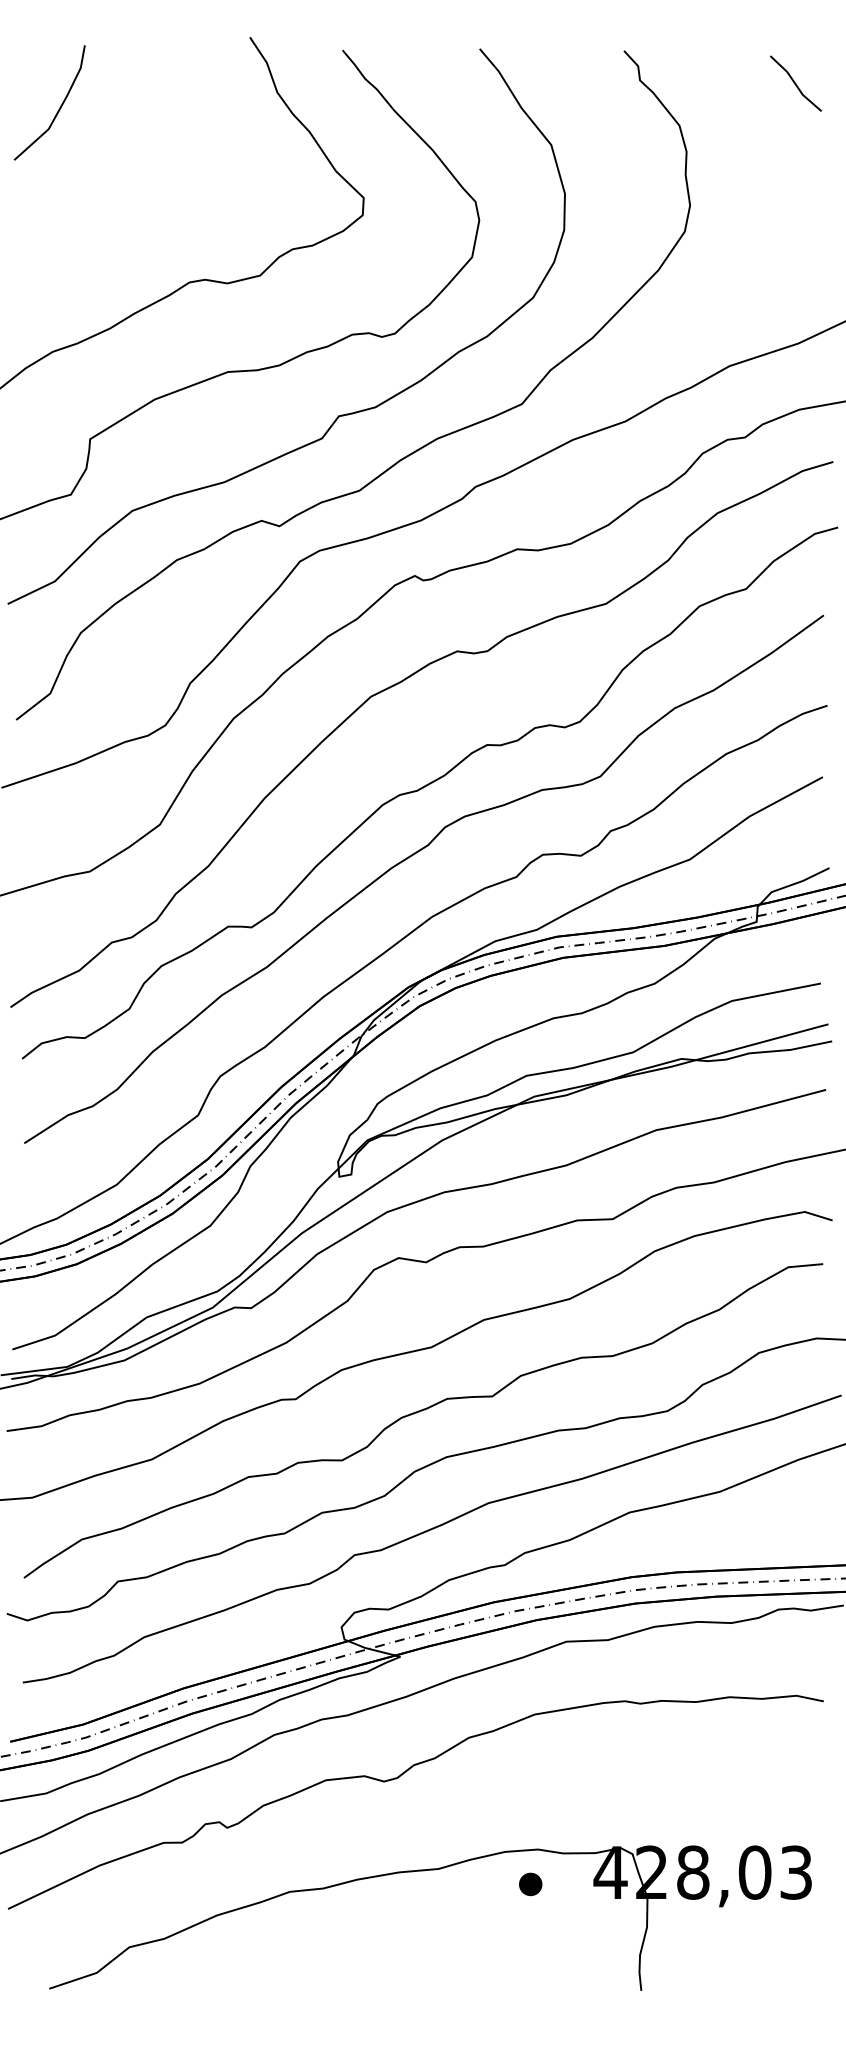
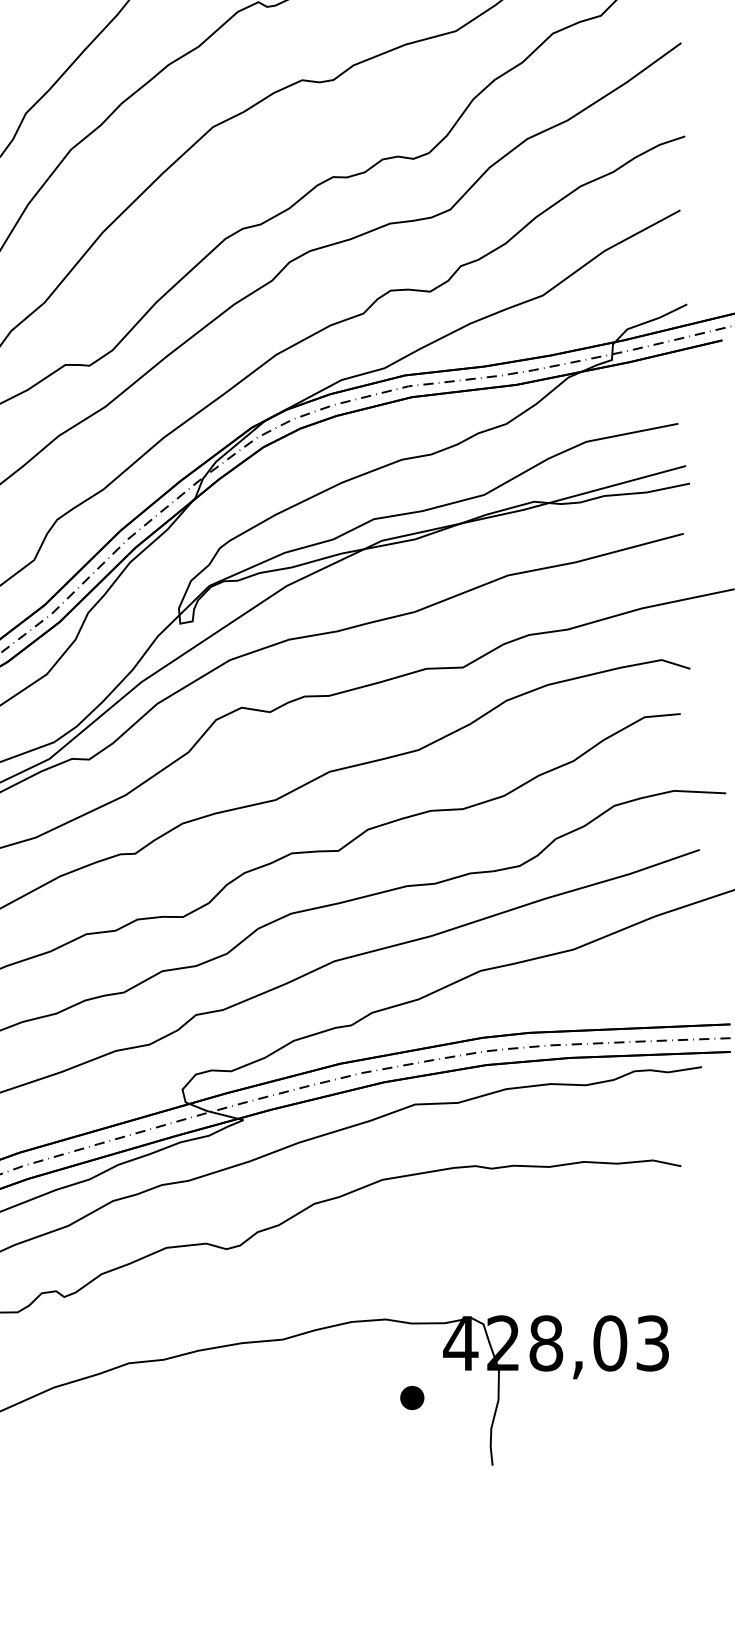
part: (530, 1884) -> (412, 1398), moved

